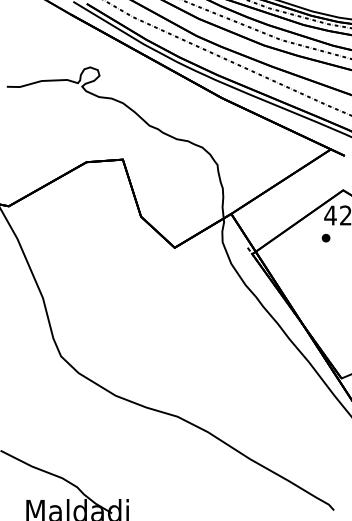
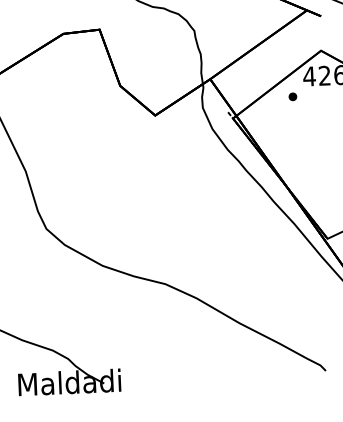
part: (325, 237) -> (292, 96), moved

